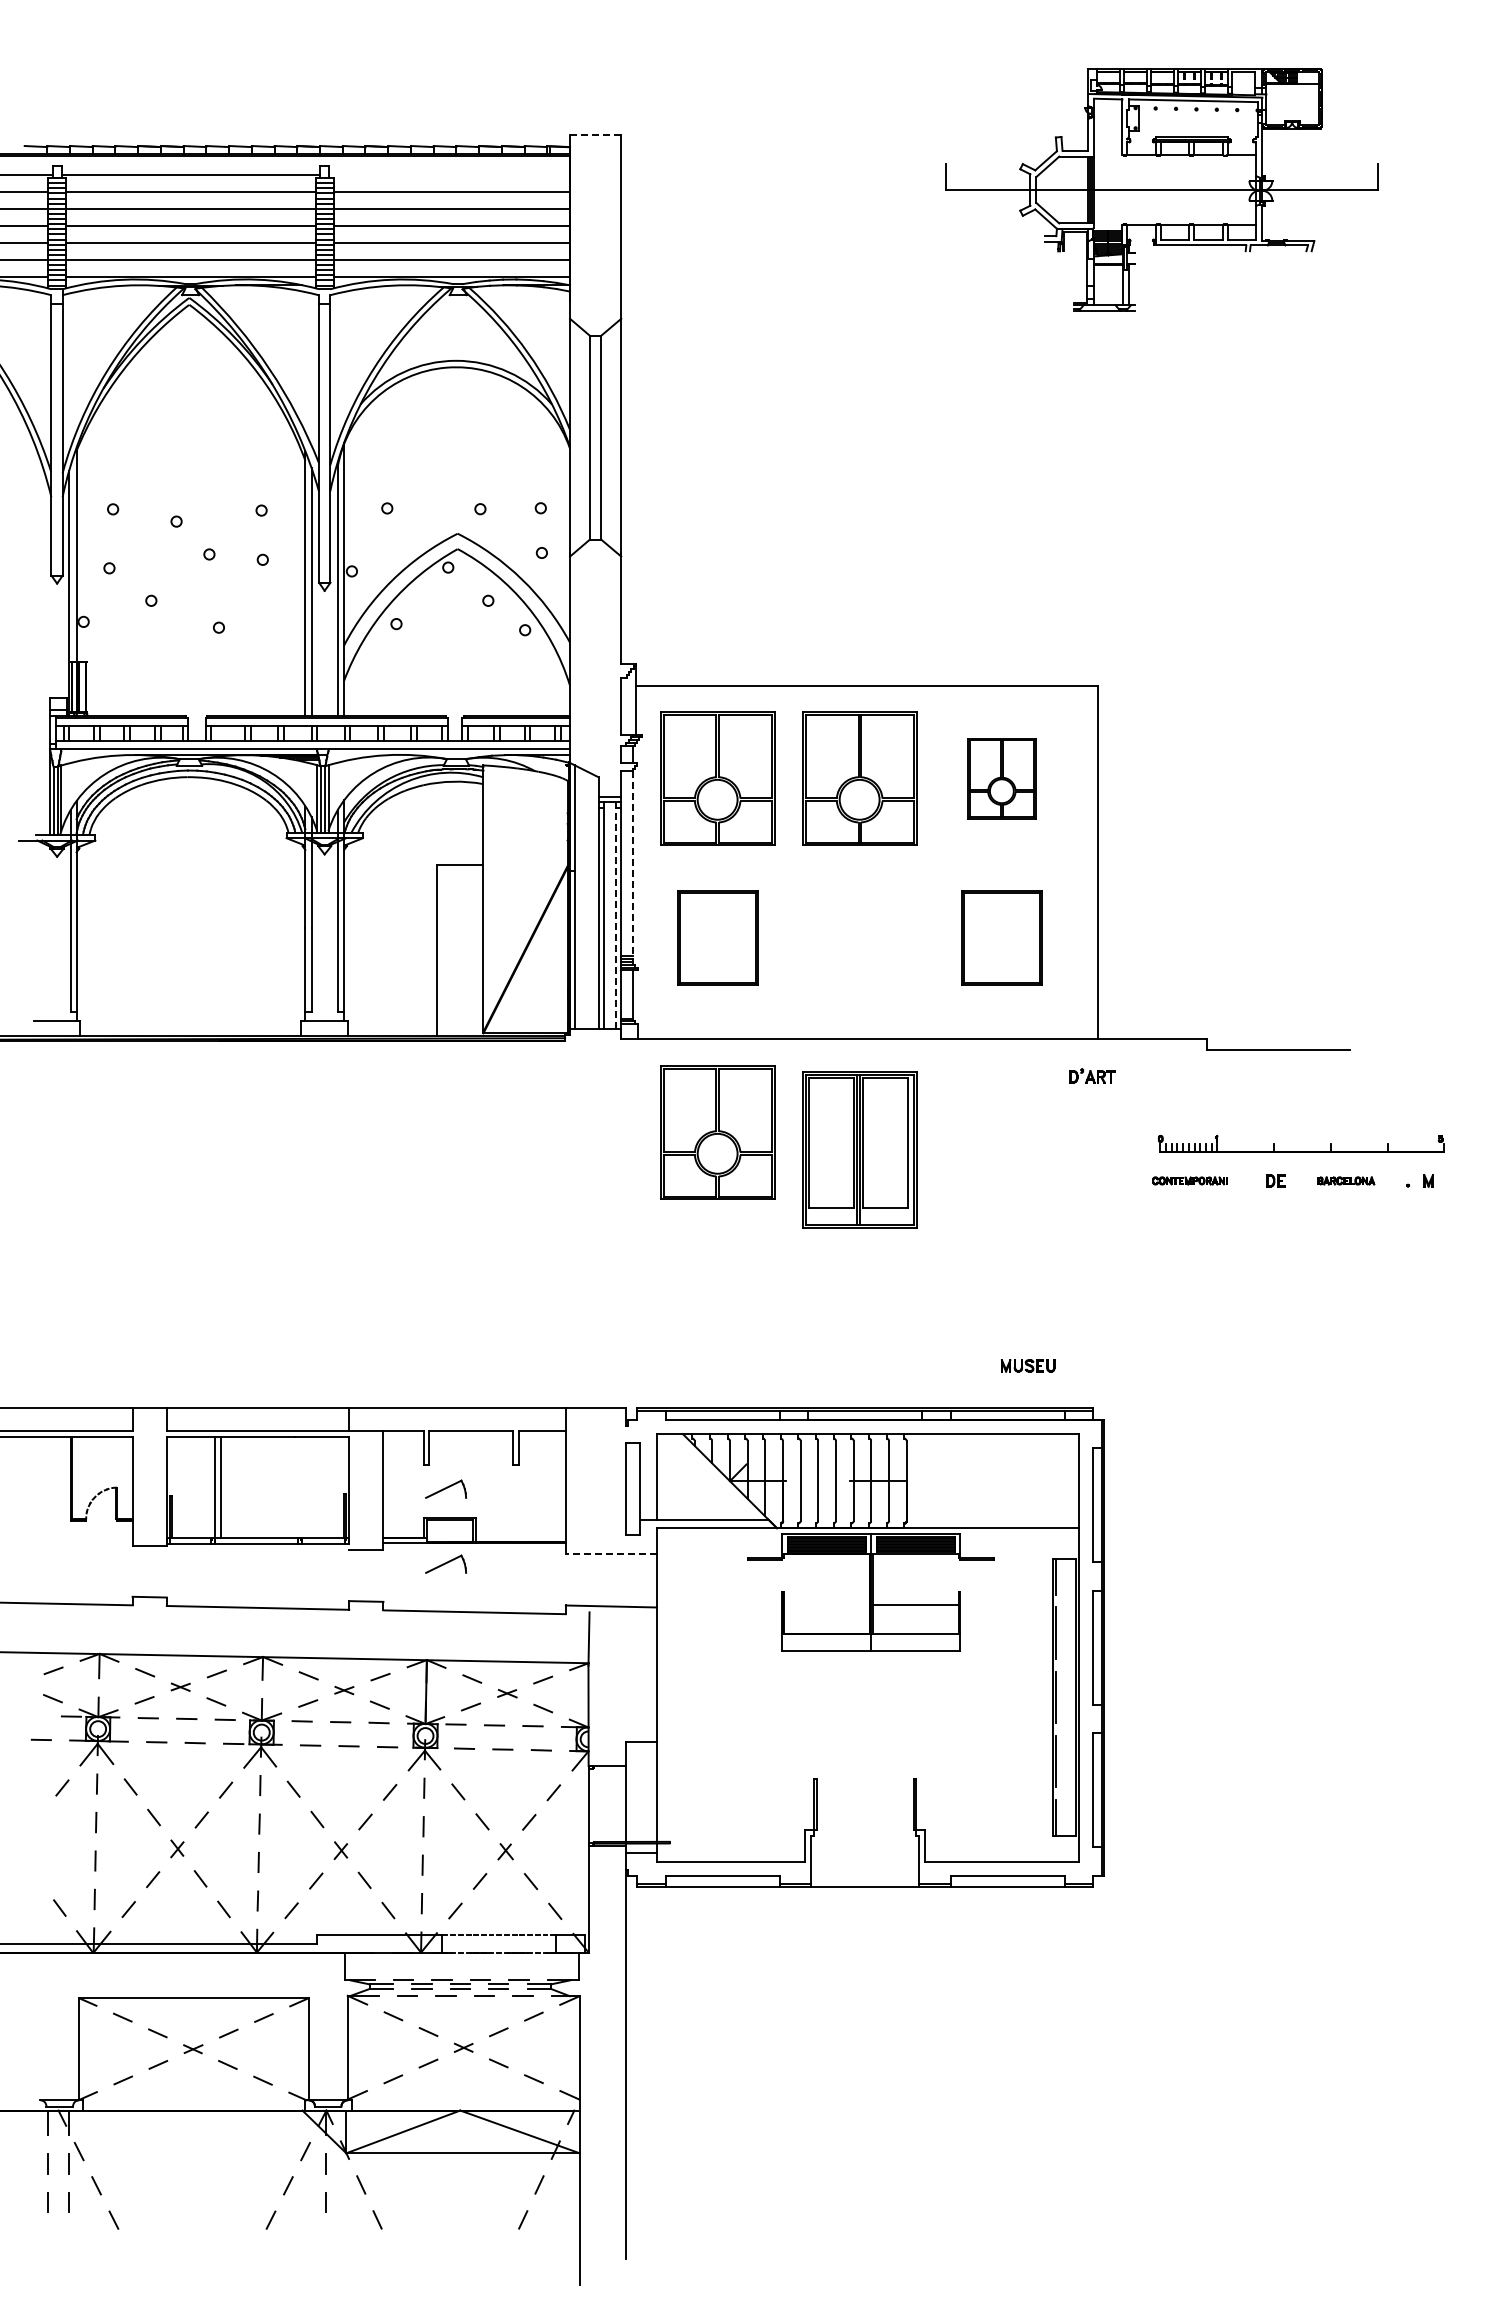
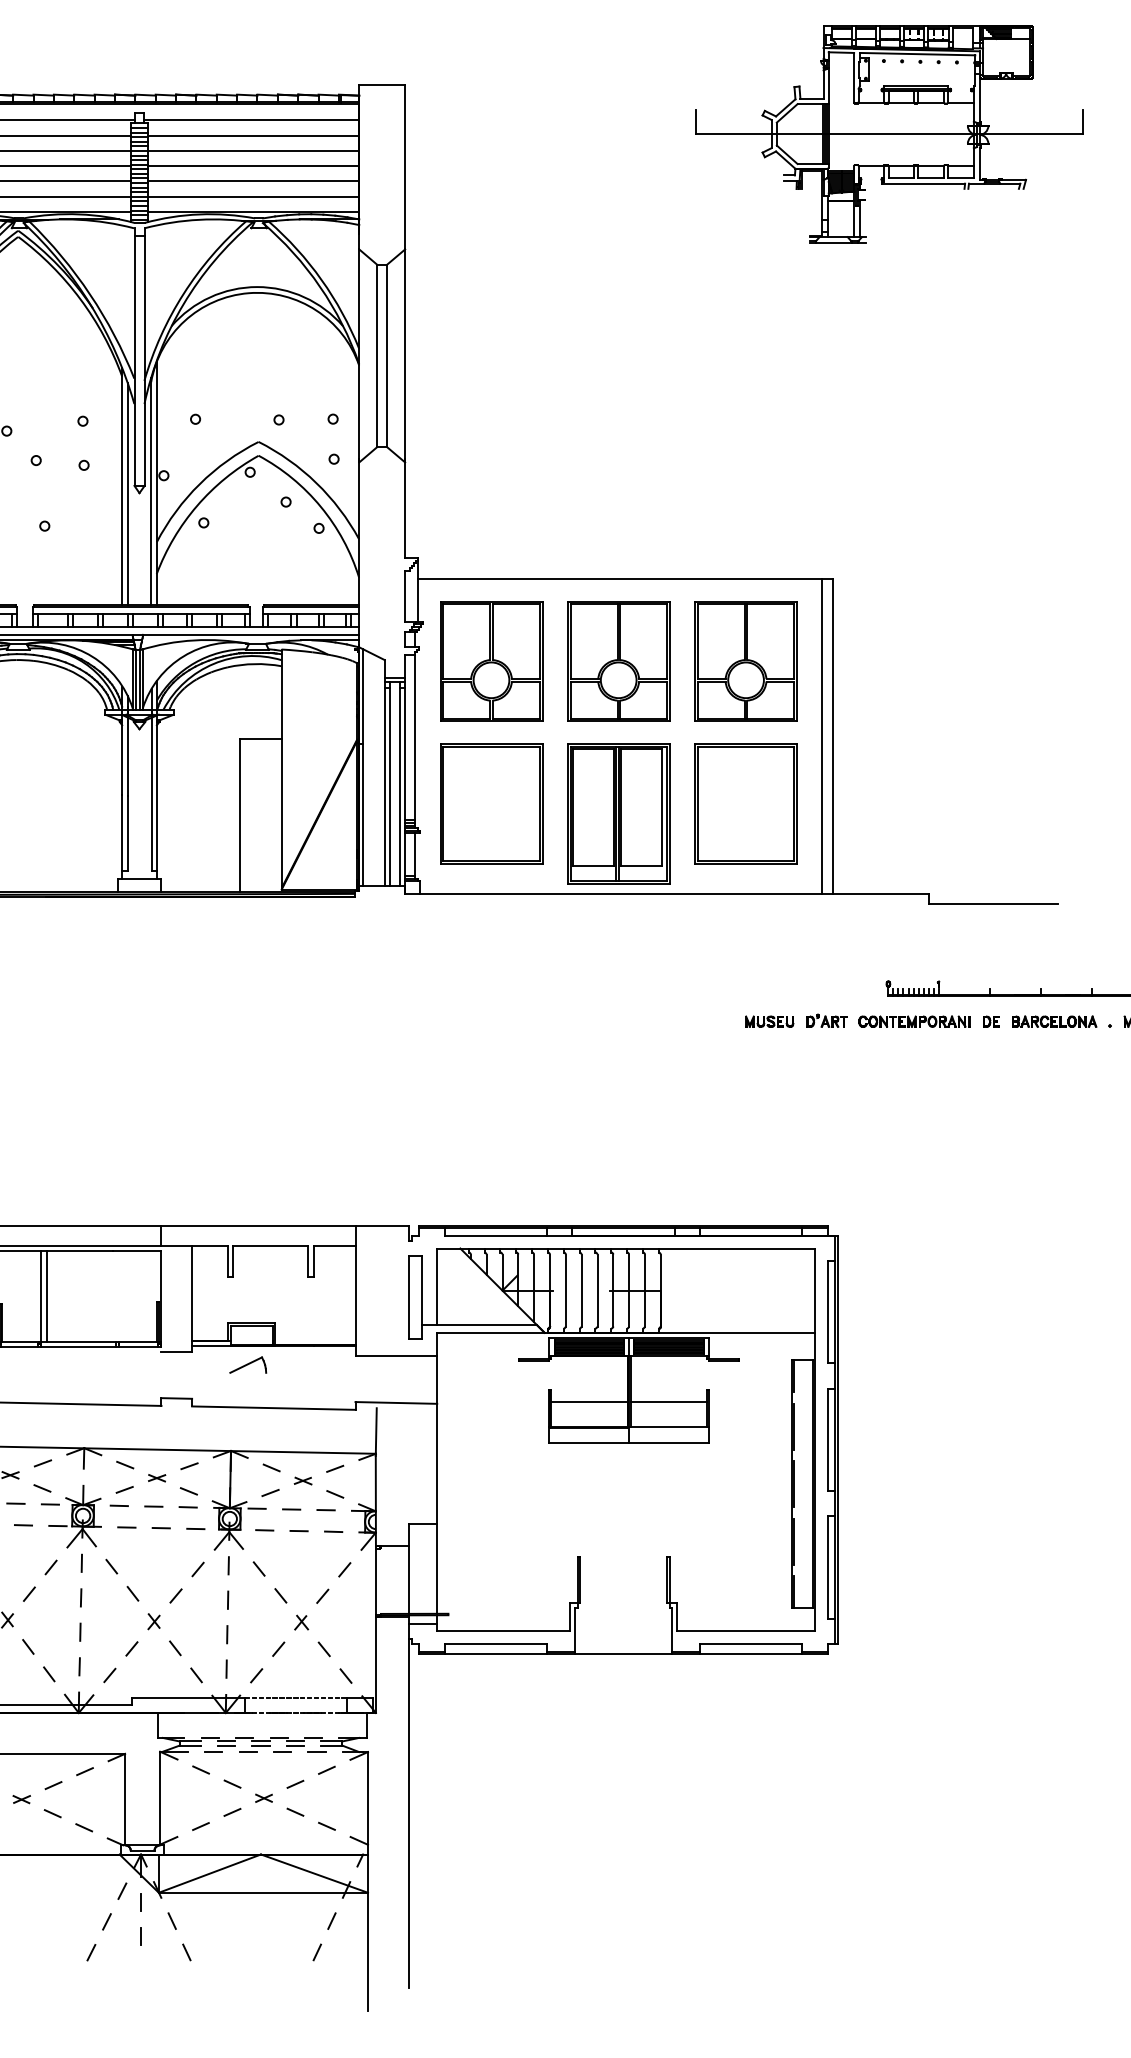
line: (595, 134) -> (382, 84), dashed -> solid
line: (449, 174) -> (251, 120), added
part: (1001, 778) -> (745, 661), size x1.67
line: (1087, 862) -> (822, 736), added
line: (632, 868) -> (415, 741), dashed -> solid
line: (615, 915) -> (400, 783), dashed -> solid
part: (717, 937) -> (491, 803), size x1.43
part: (1001, 937) -> (745, 803), size x1.43
part: (1092, 1075) -> (827, 1020), moved
part: (717, 1132) -> (491, 978), removed
part: (859, 1149) -> (618, 813), moved
part: (1189, 1180) -> (914, 1021), size x1.67
part: (1346, 1180) -> (1054, 1021), size x1.67
part: (1028, 1365) -> (769, 1021), moved
part: (445, 1488) -> (247, 1297), removed
line: (611, 1554) -> (396, 1356), dashed -> solid
line: (826, 1605) -> (589, 1402), added

